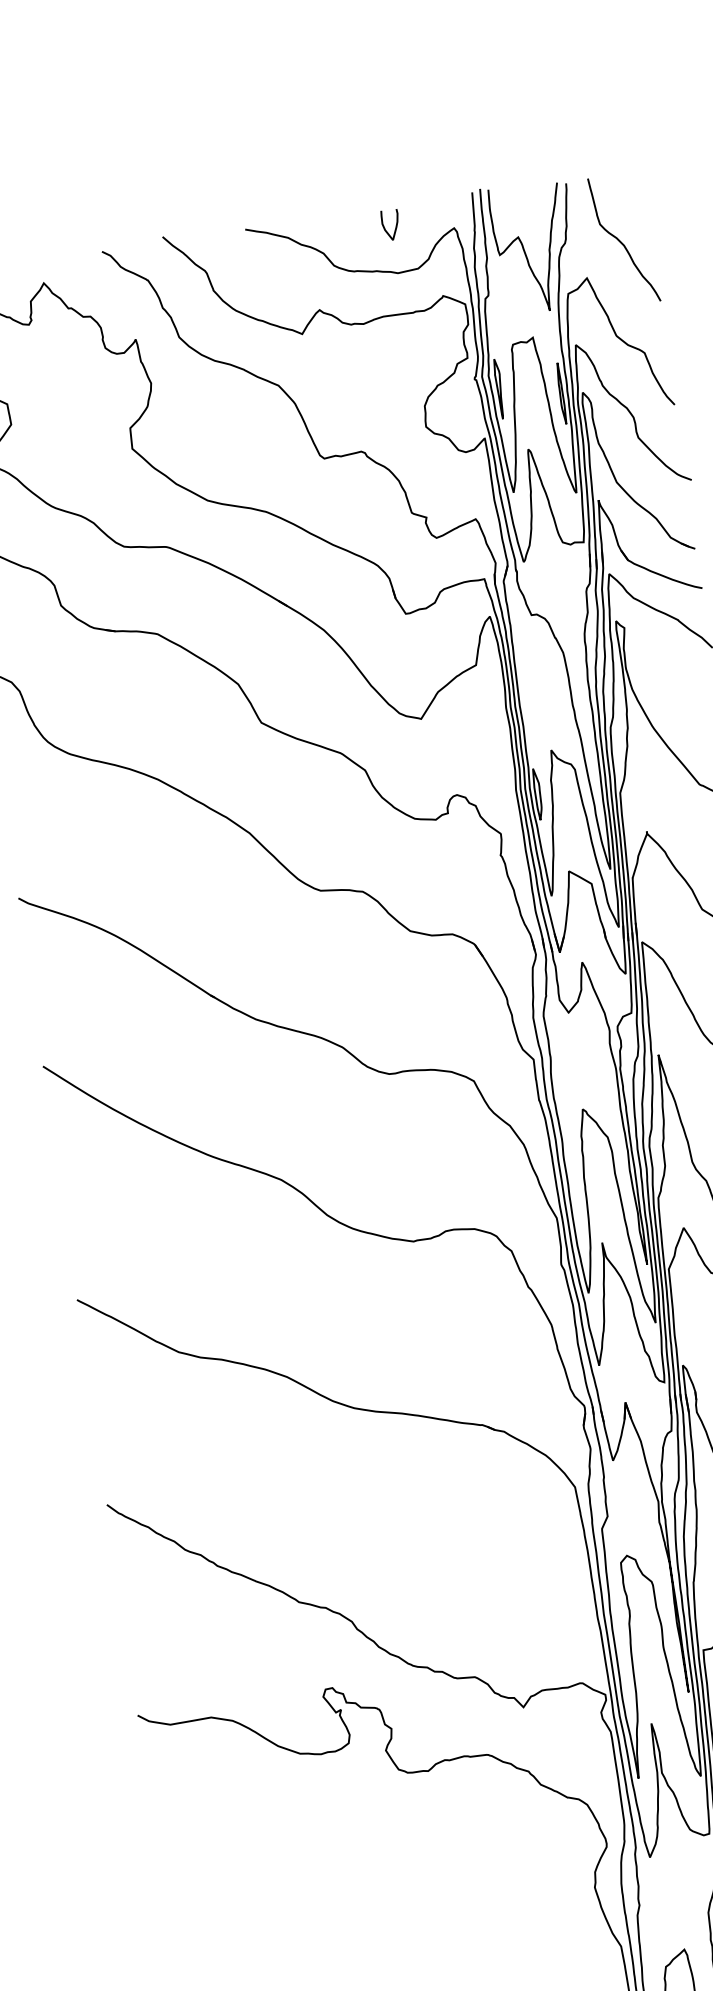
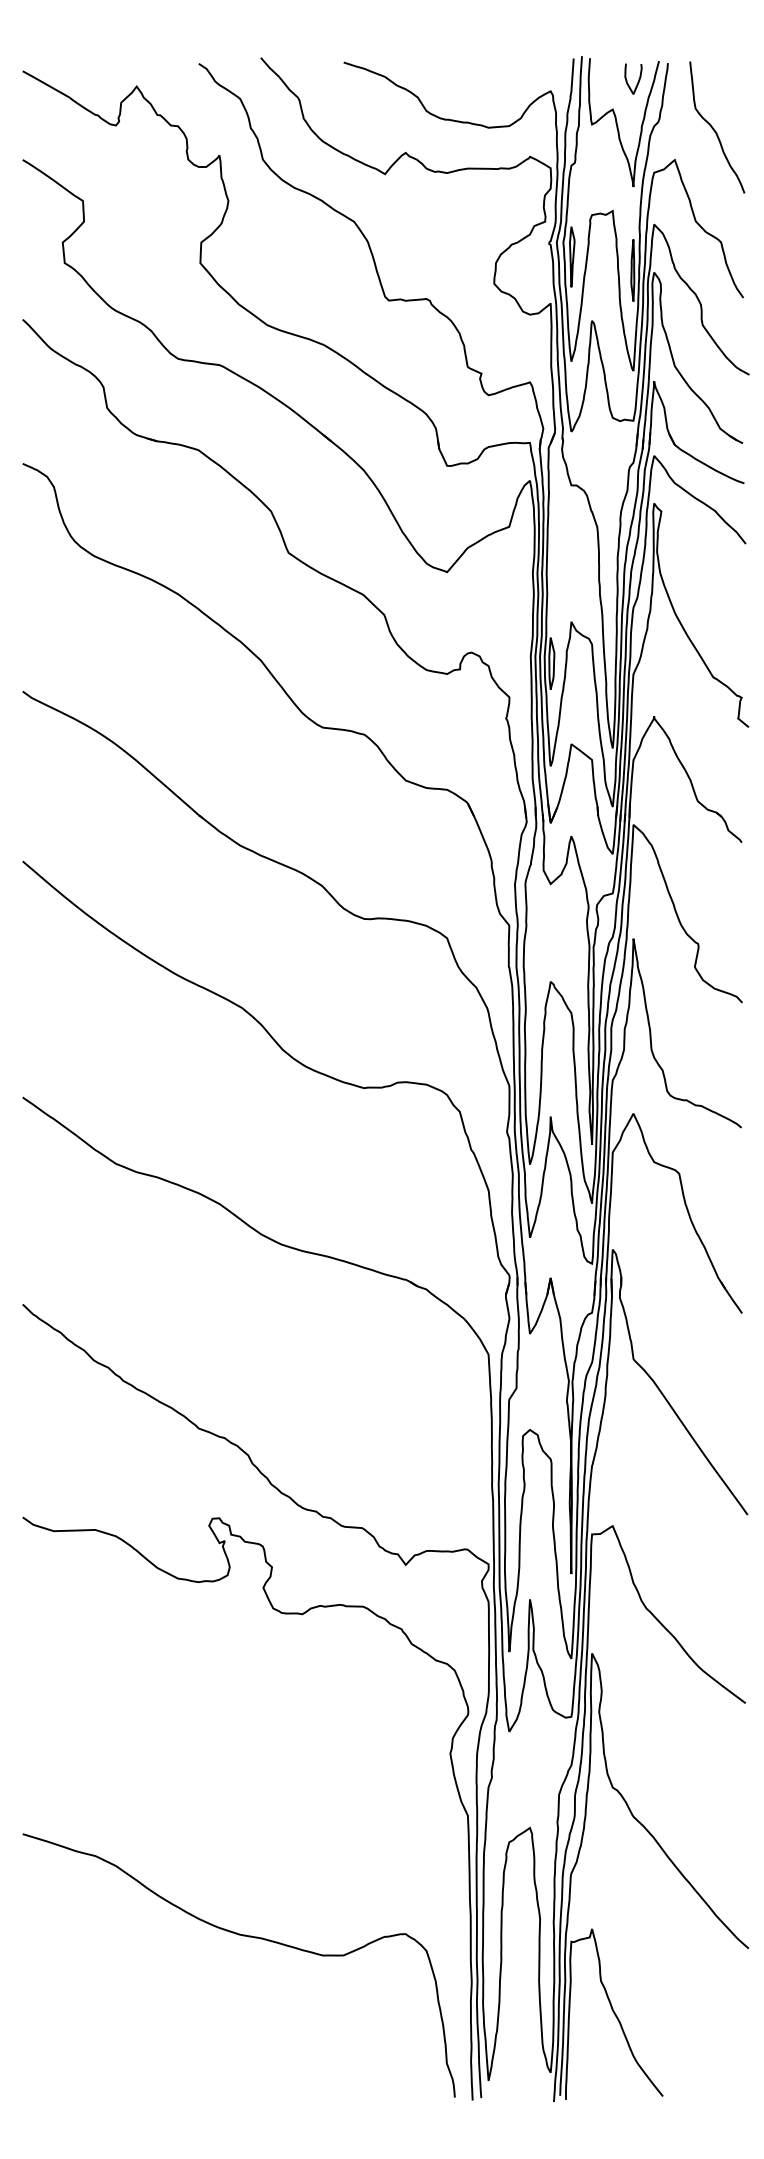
curve: (395, 223) -> (638, 78), moved

